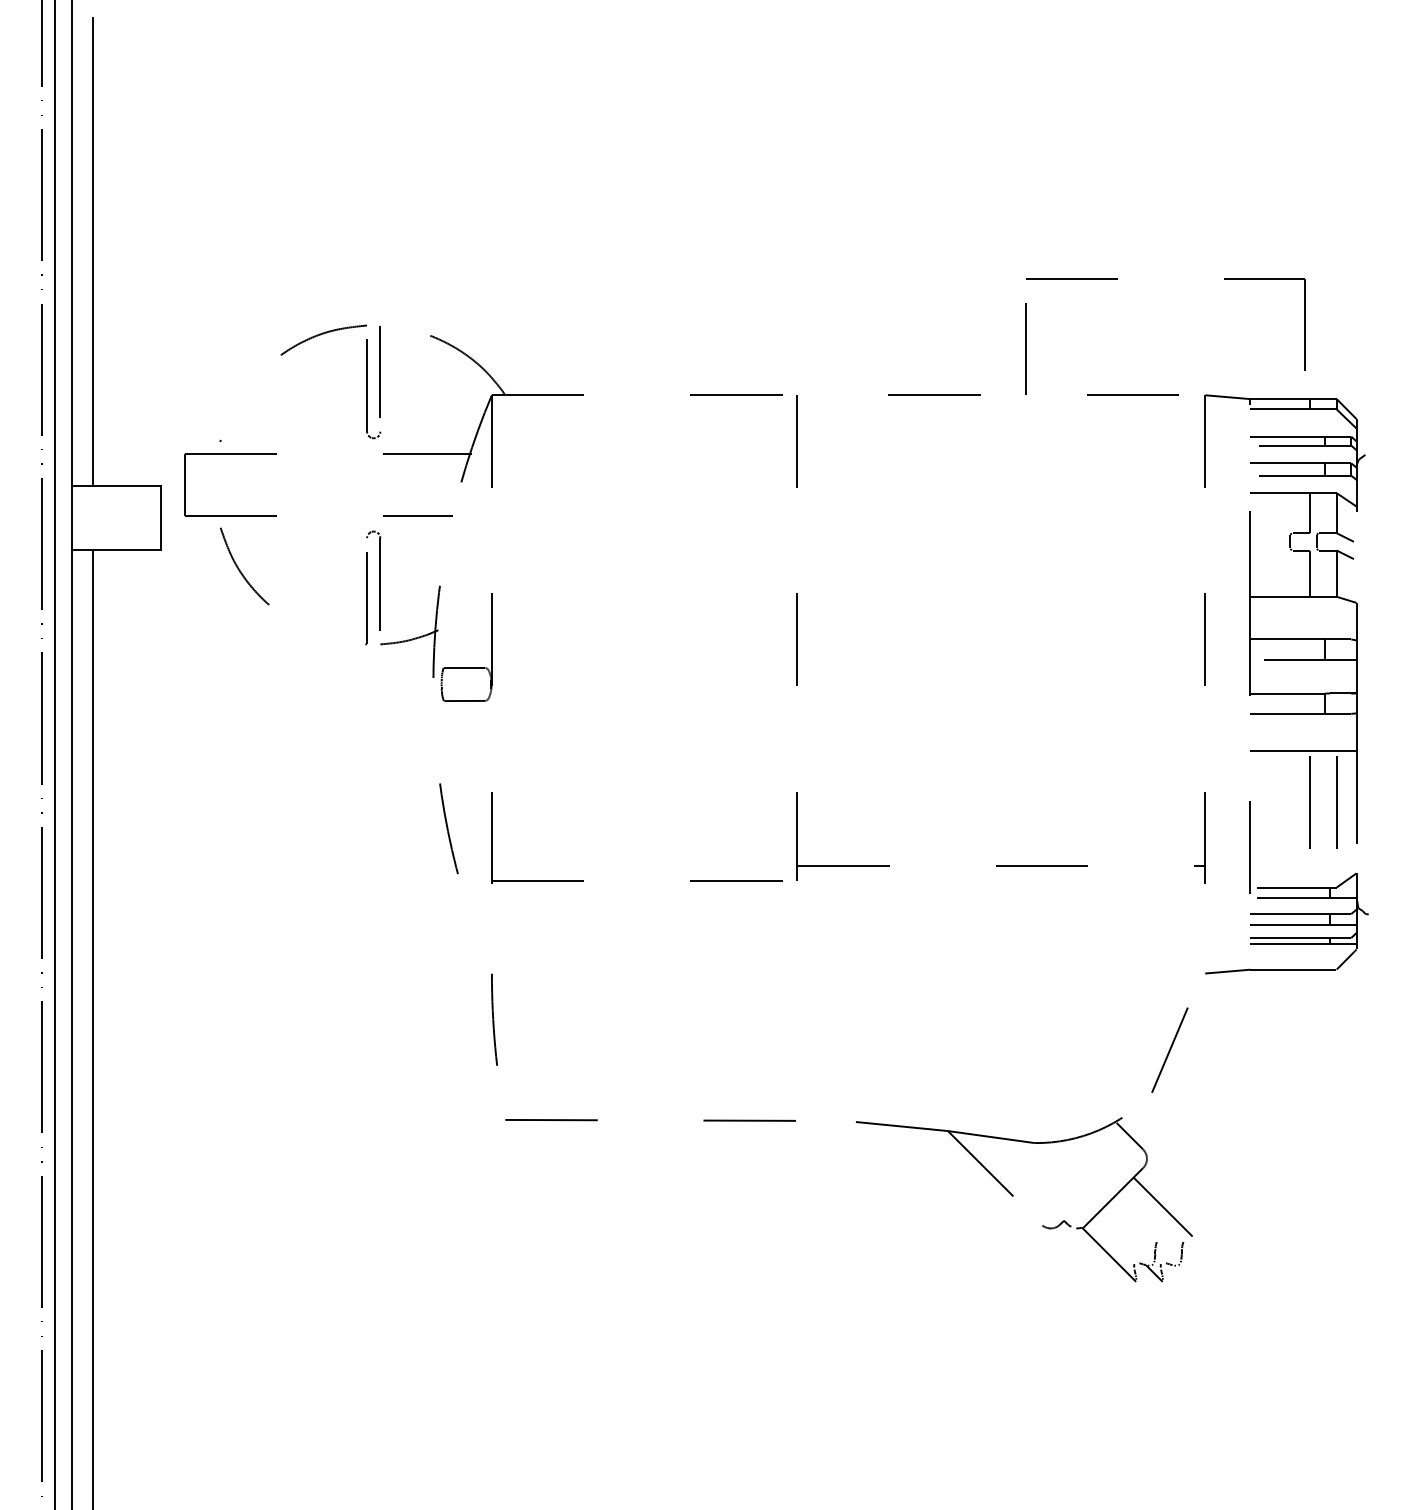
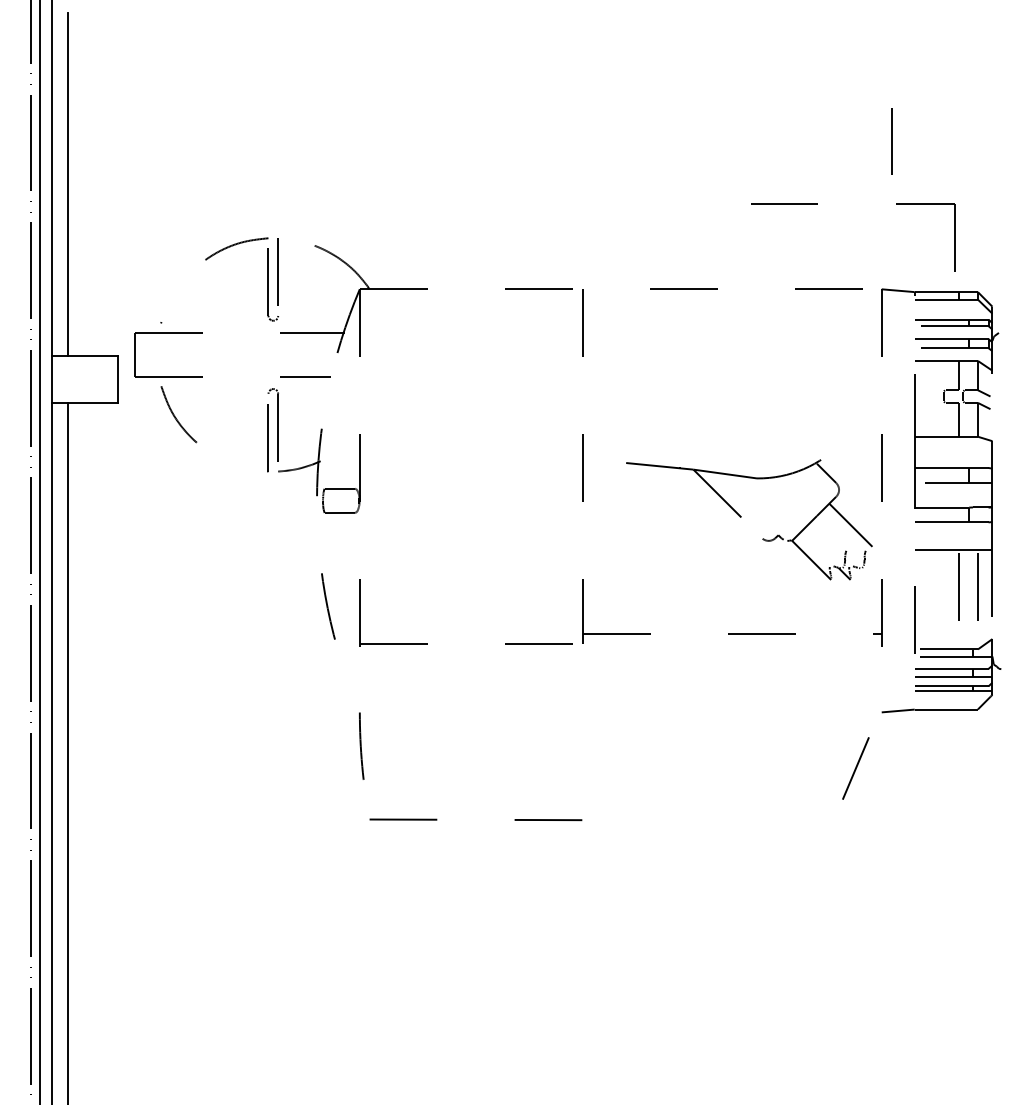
line: (1025, 349) -> (891, 141), moved
part: (1013, 1196) -> (741, 517), moved

